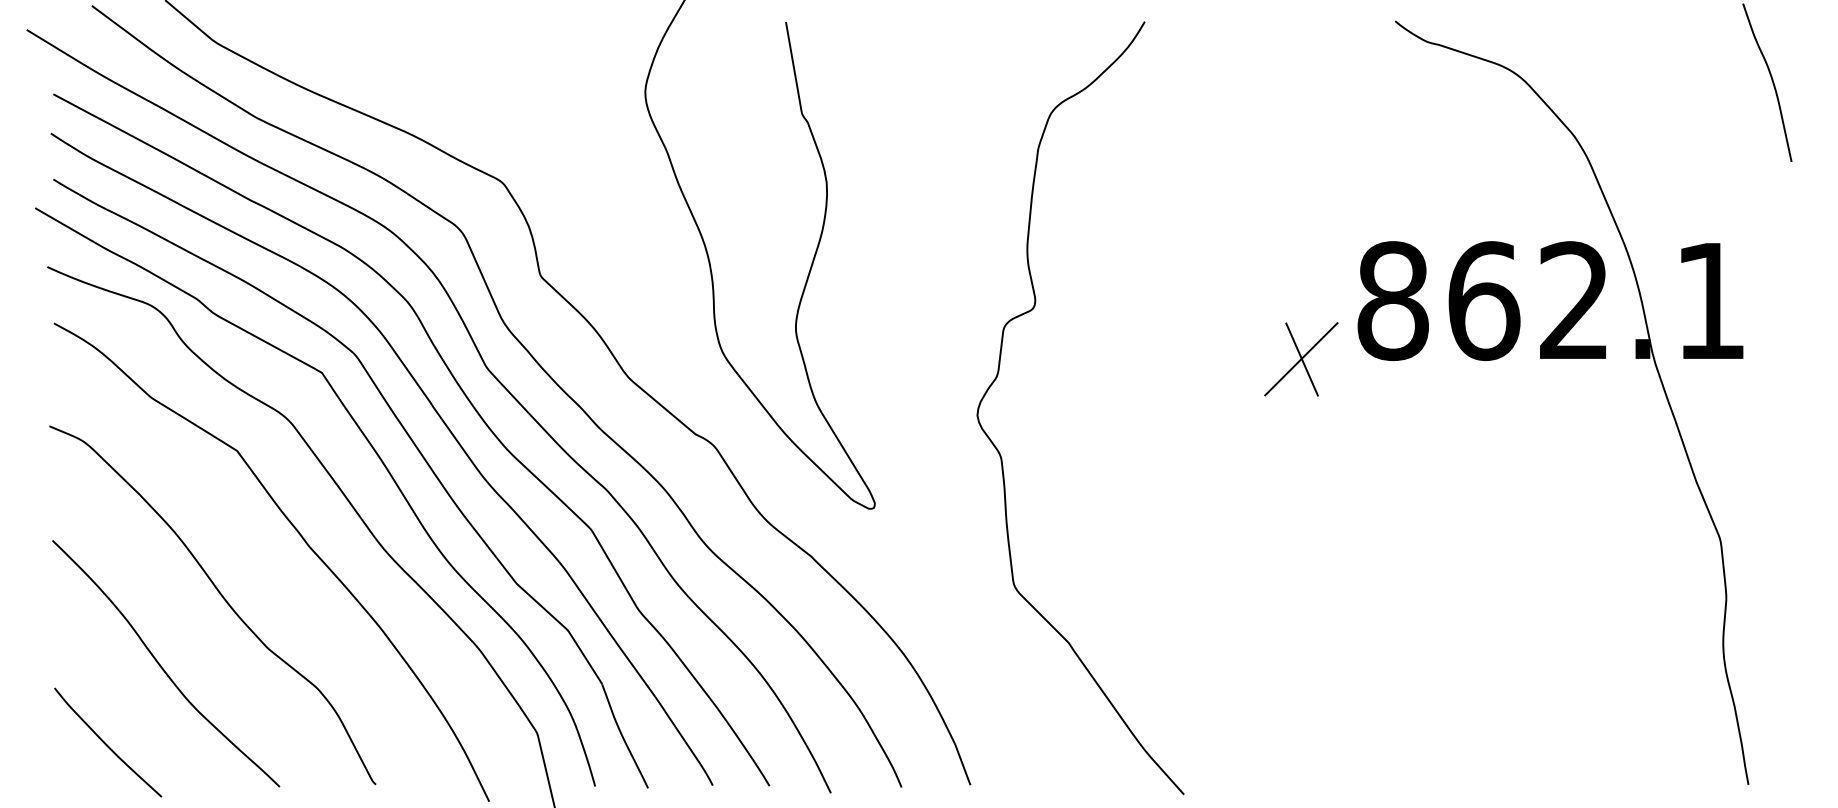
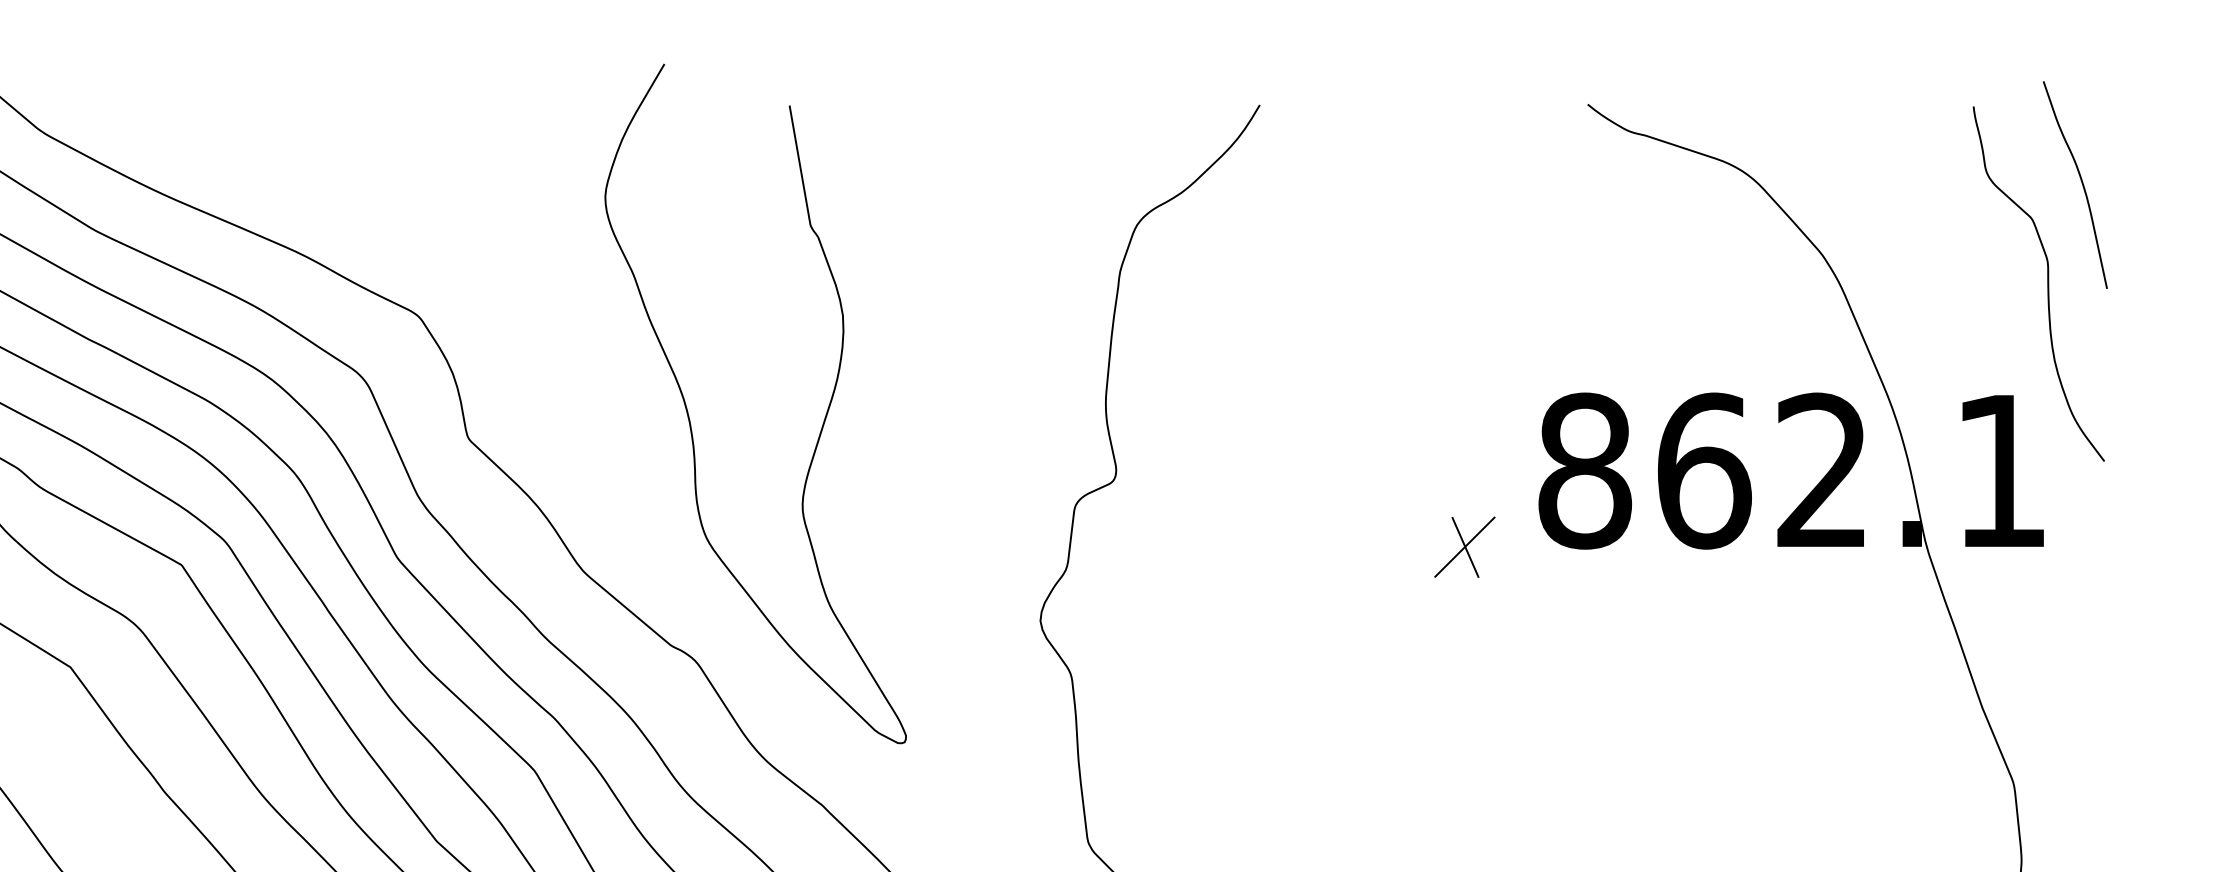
curve: (1745, 157) -> (2046, 282), added
part: (1301, 358) -> (1465, 546), size x0.62

